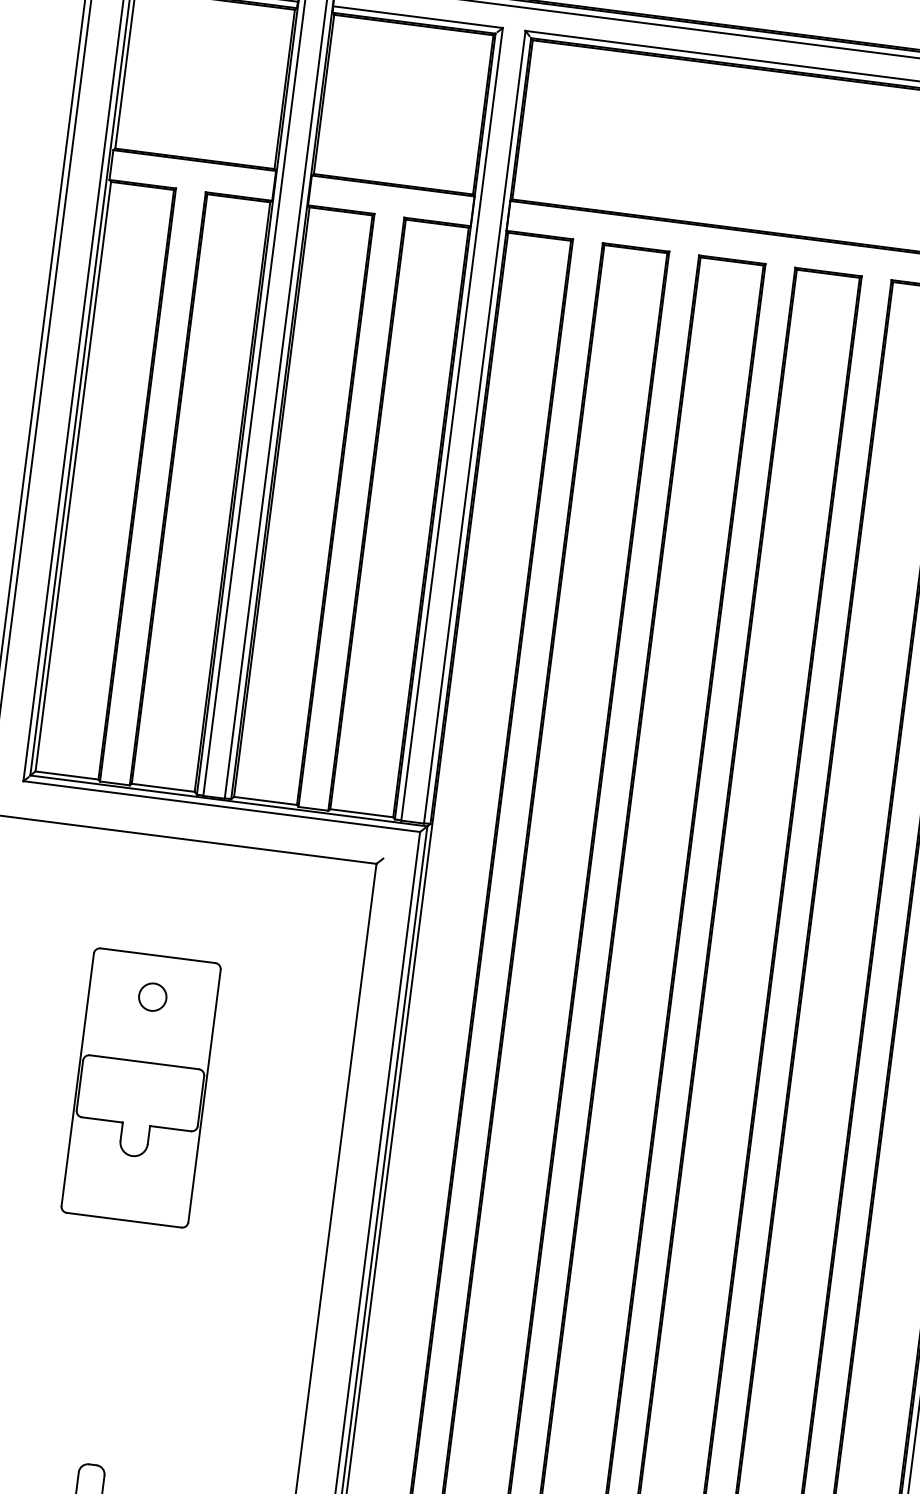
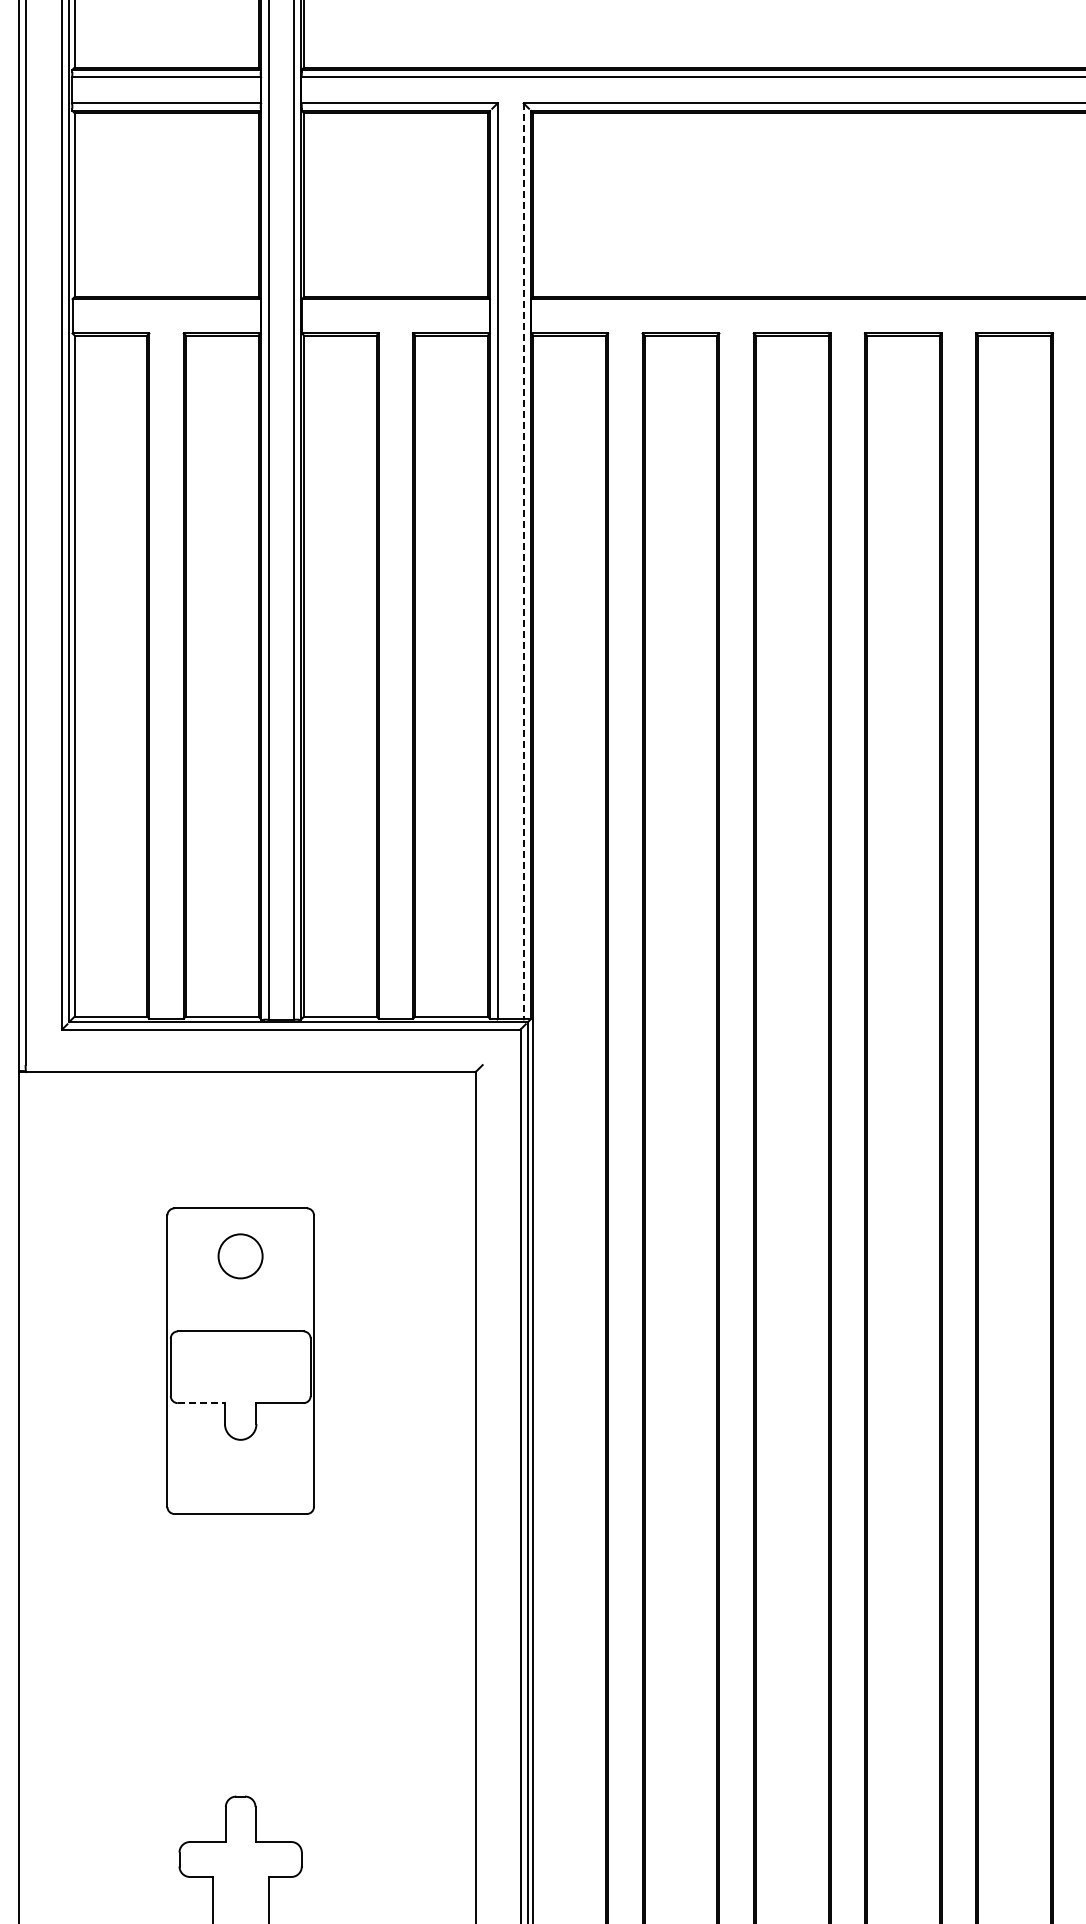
line: (474, 427) -> (523, 561), solid -> dashed
circle: (152, 996) -> (240, 1255), size x1.4
line: (102, 1120) -> (201, 1403), solid -> dashed

